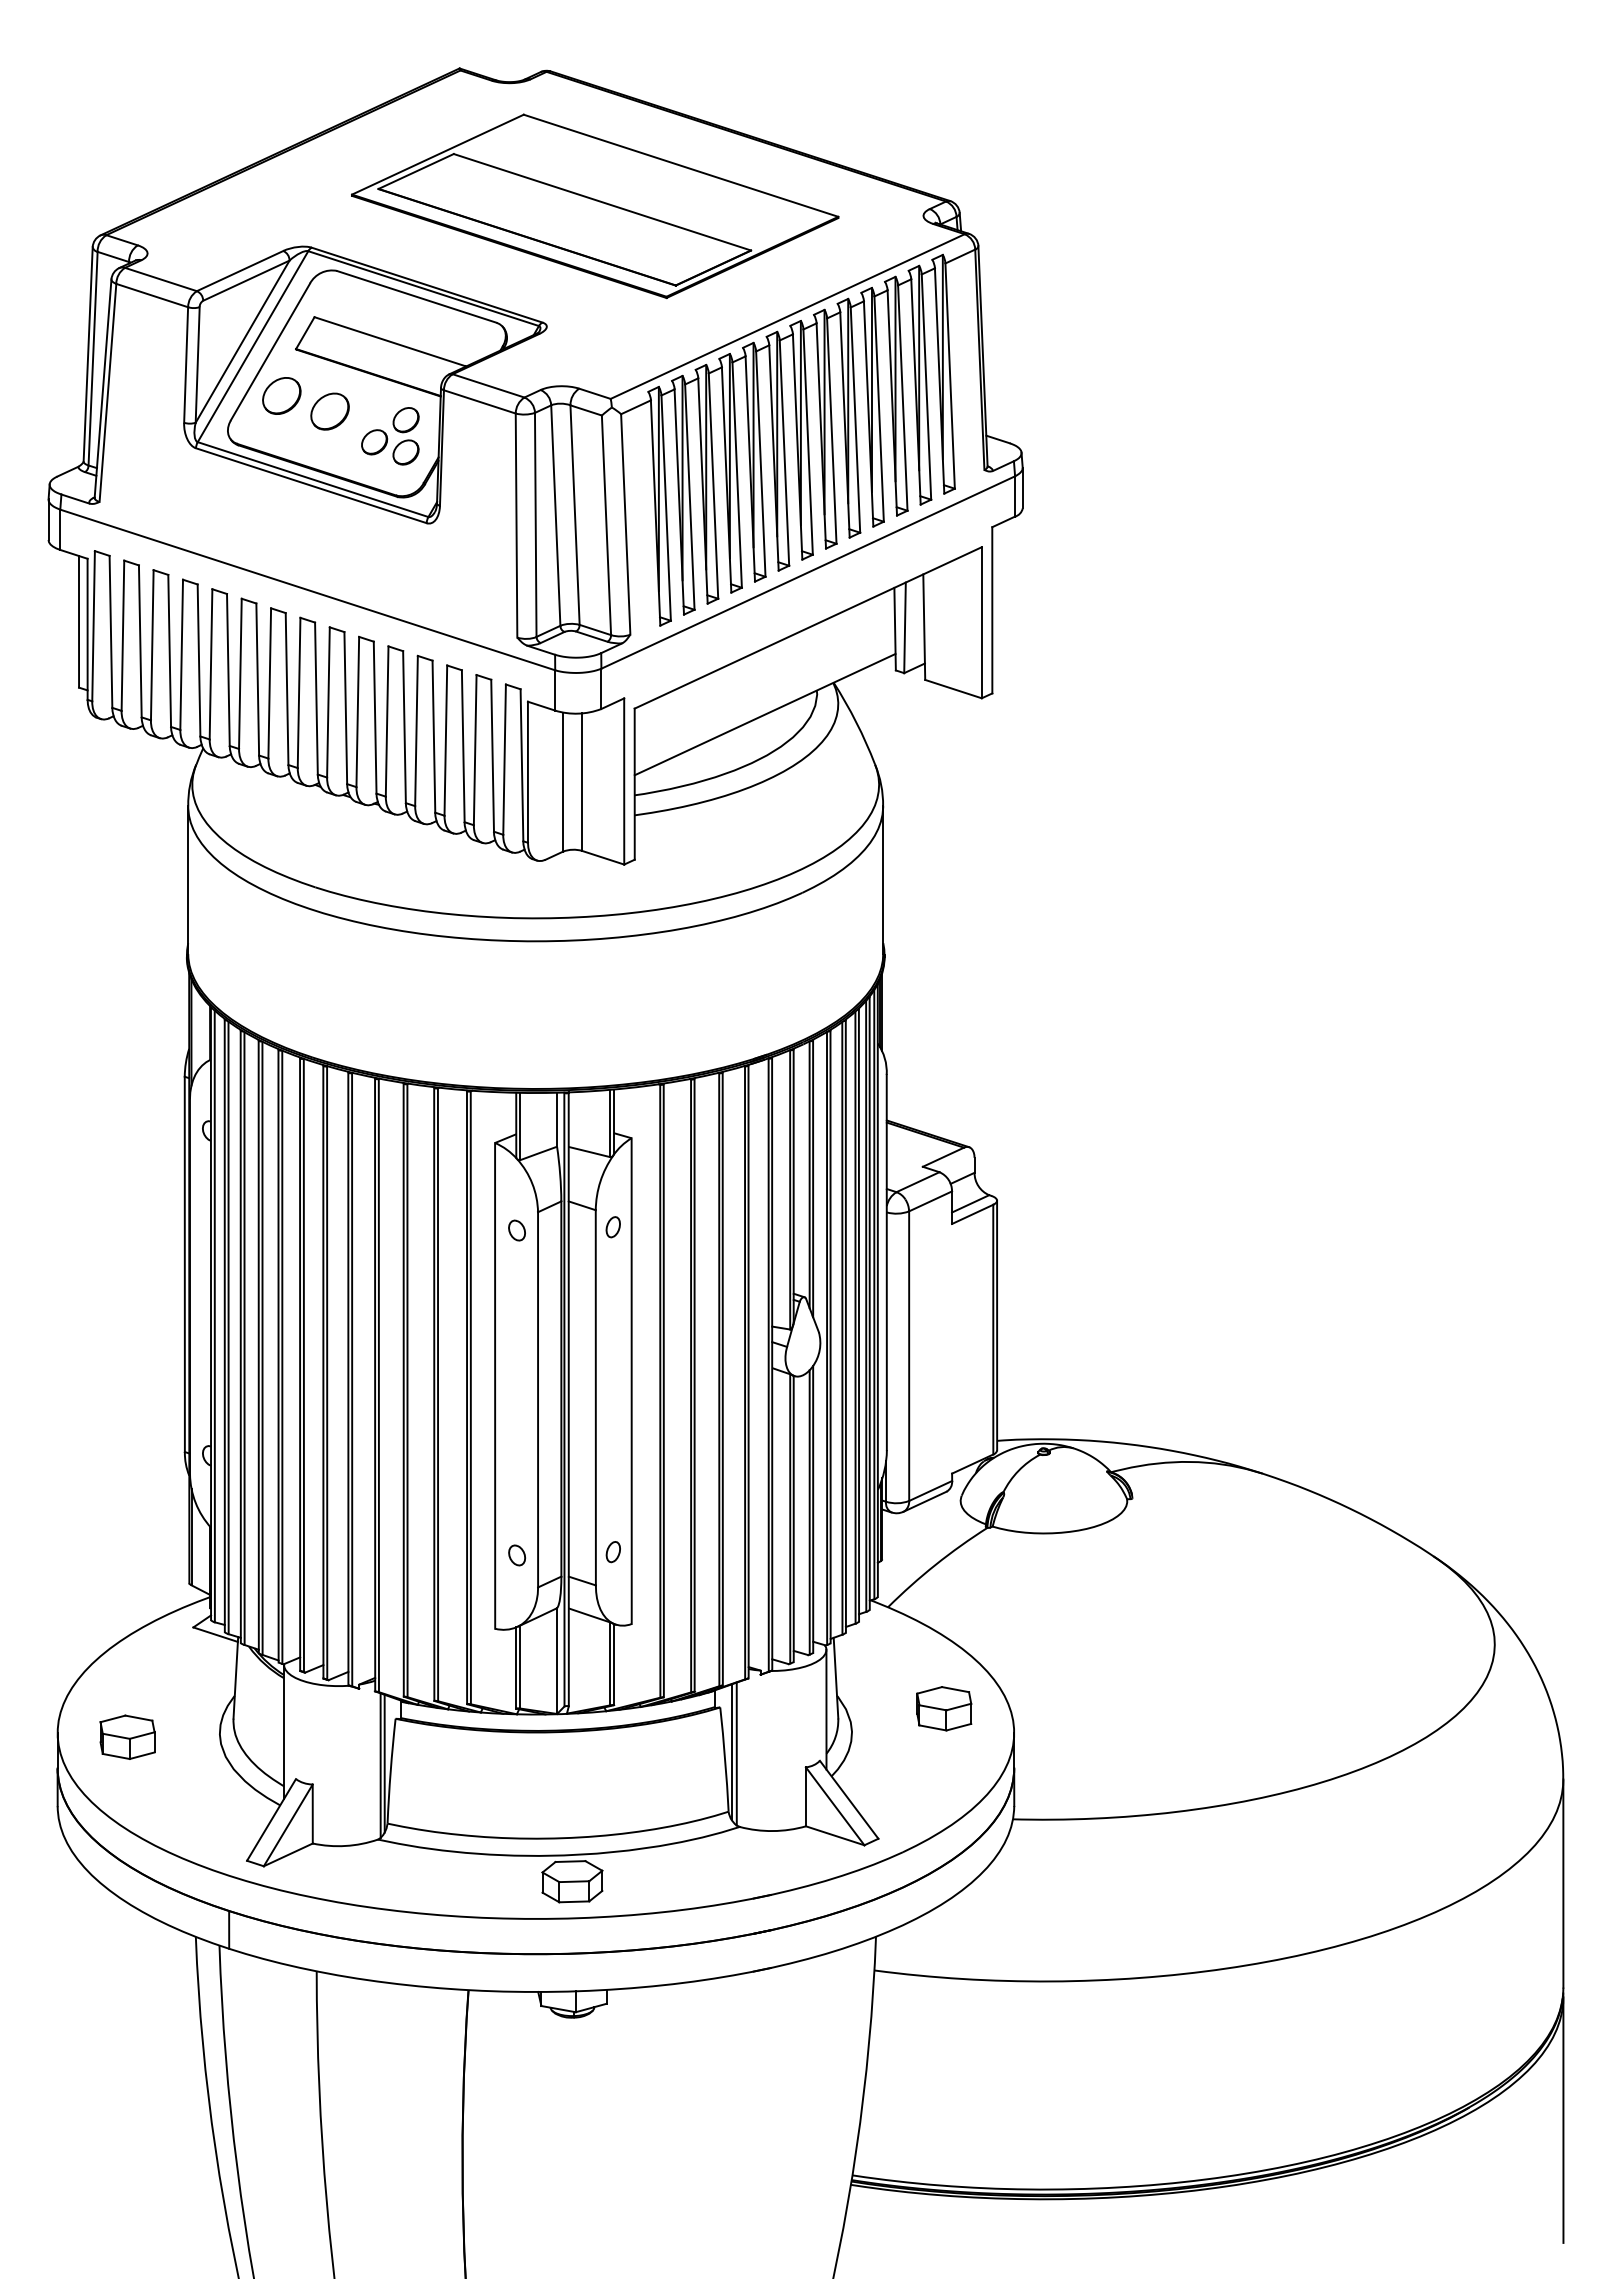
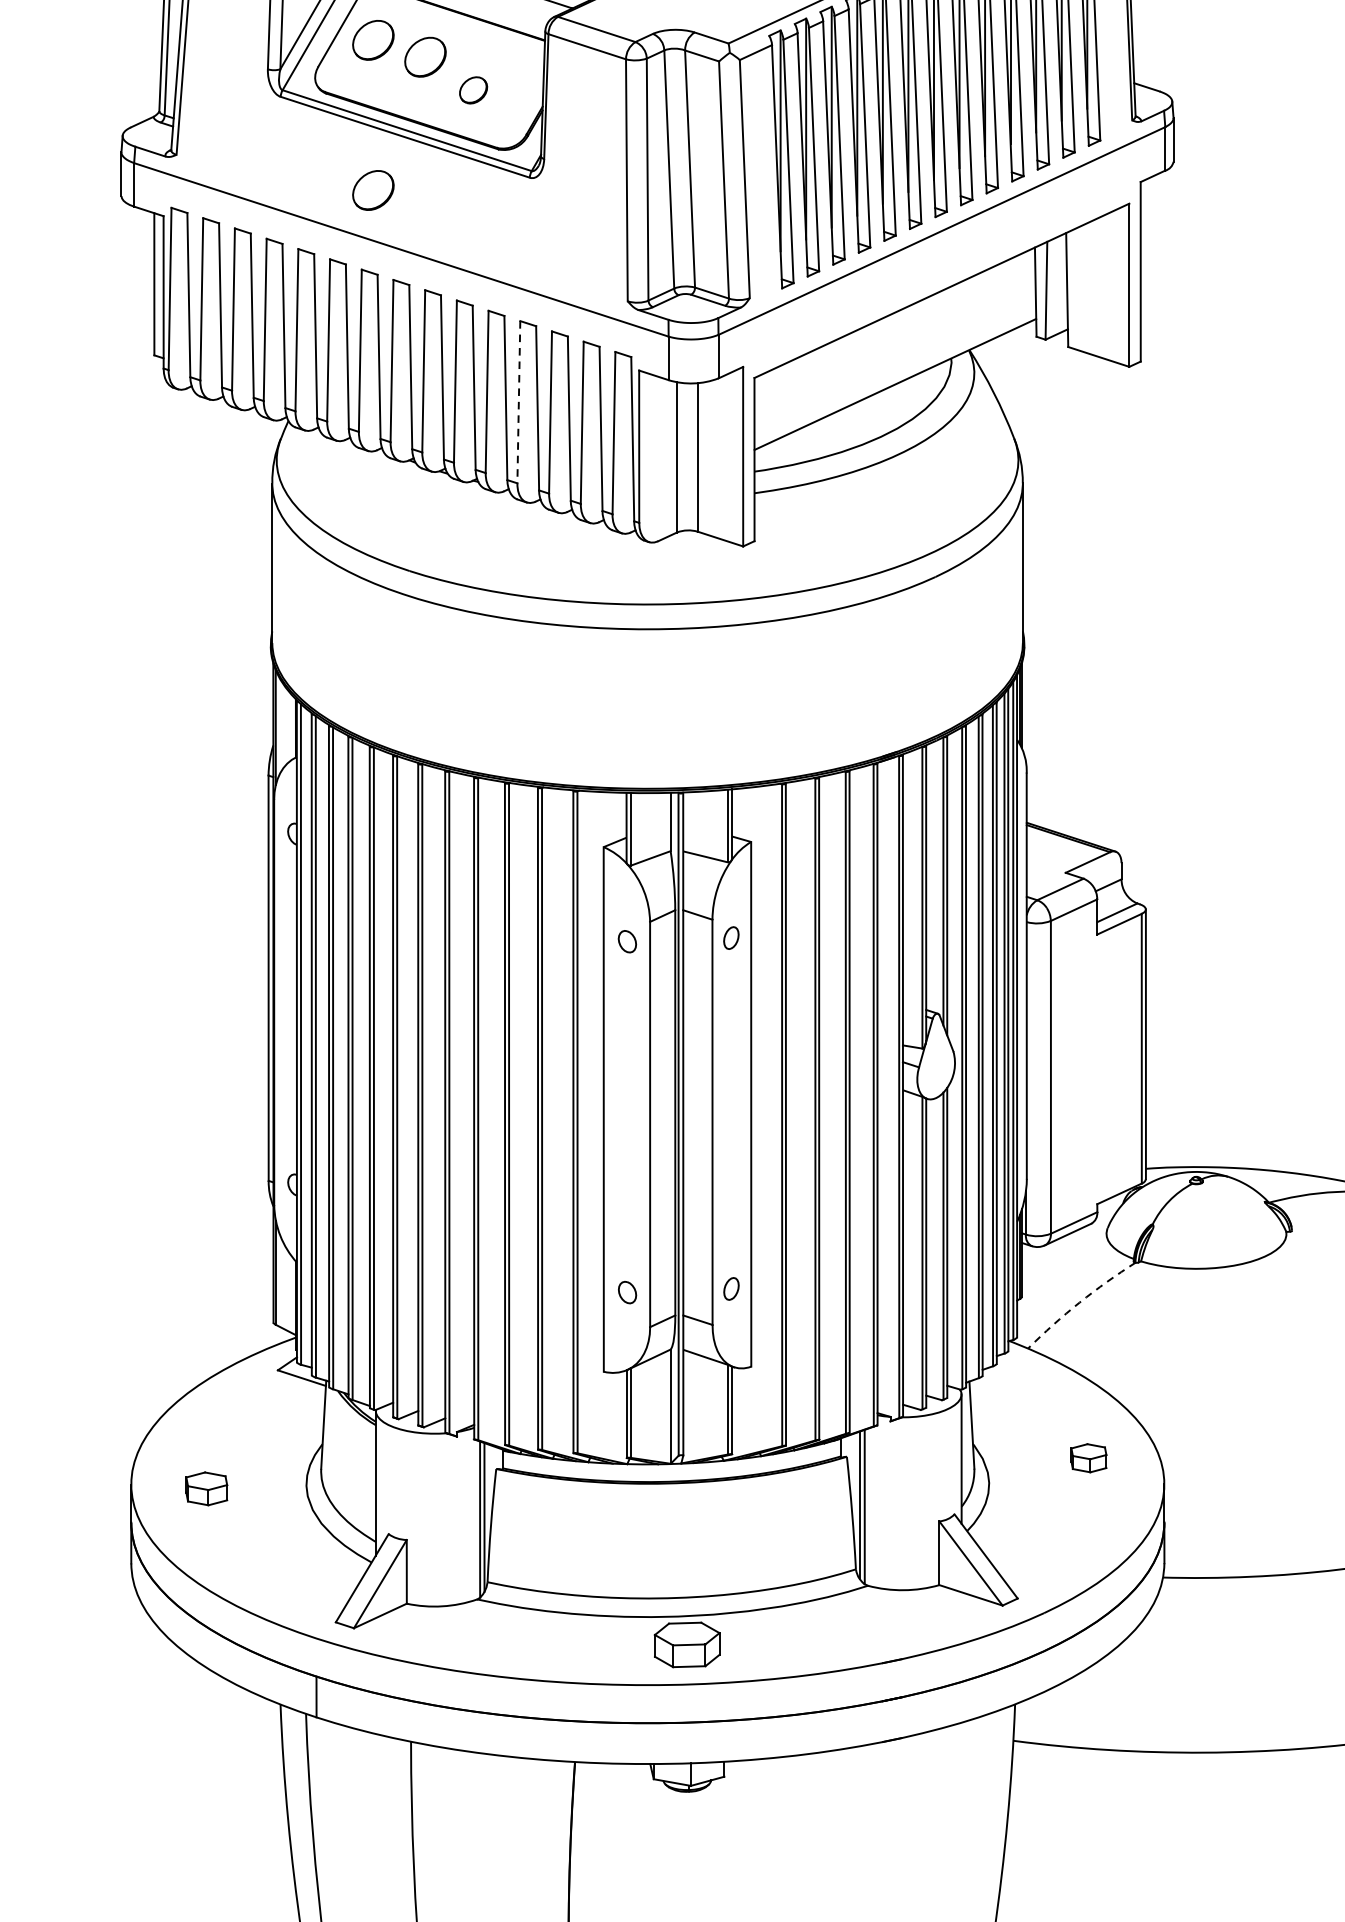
part: (405, 436) -> (506, 84), removed
part: (281, 534) -> (373, 189), added
line: (416, 731) -> (518, 402), solid -> dashed
arc: (935, 1564) -> (1079, 1302), solid -> dashed
part: (944, 1708) -> (1089, 1457), size x0.6
part: (127, 1736) -> (206, 1488), size x0.7

